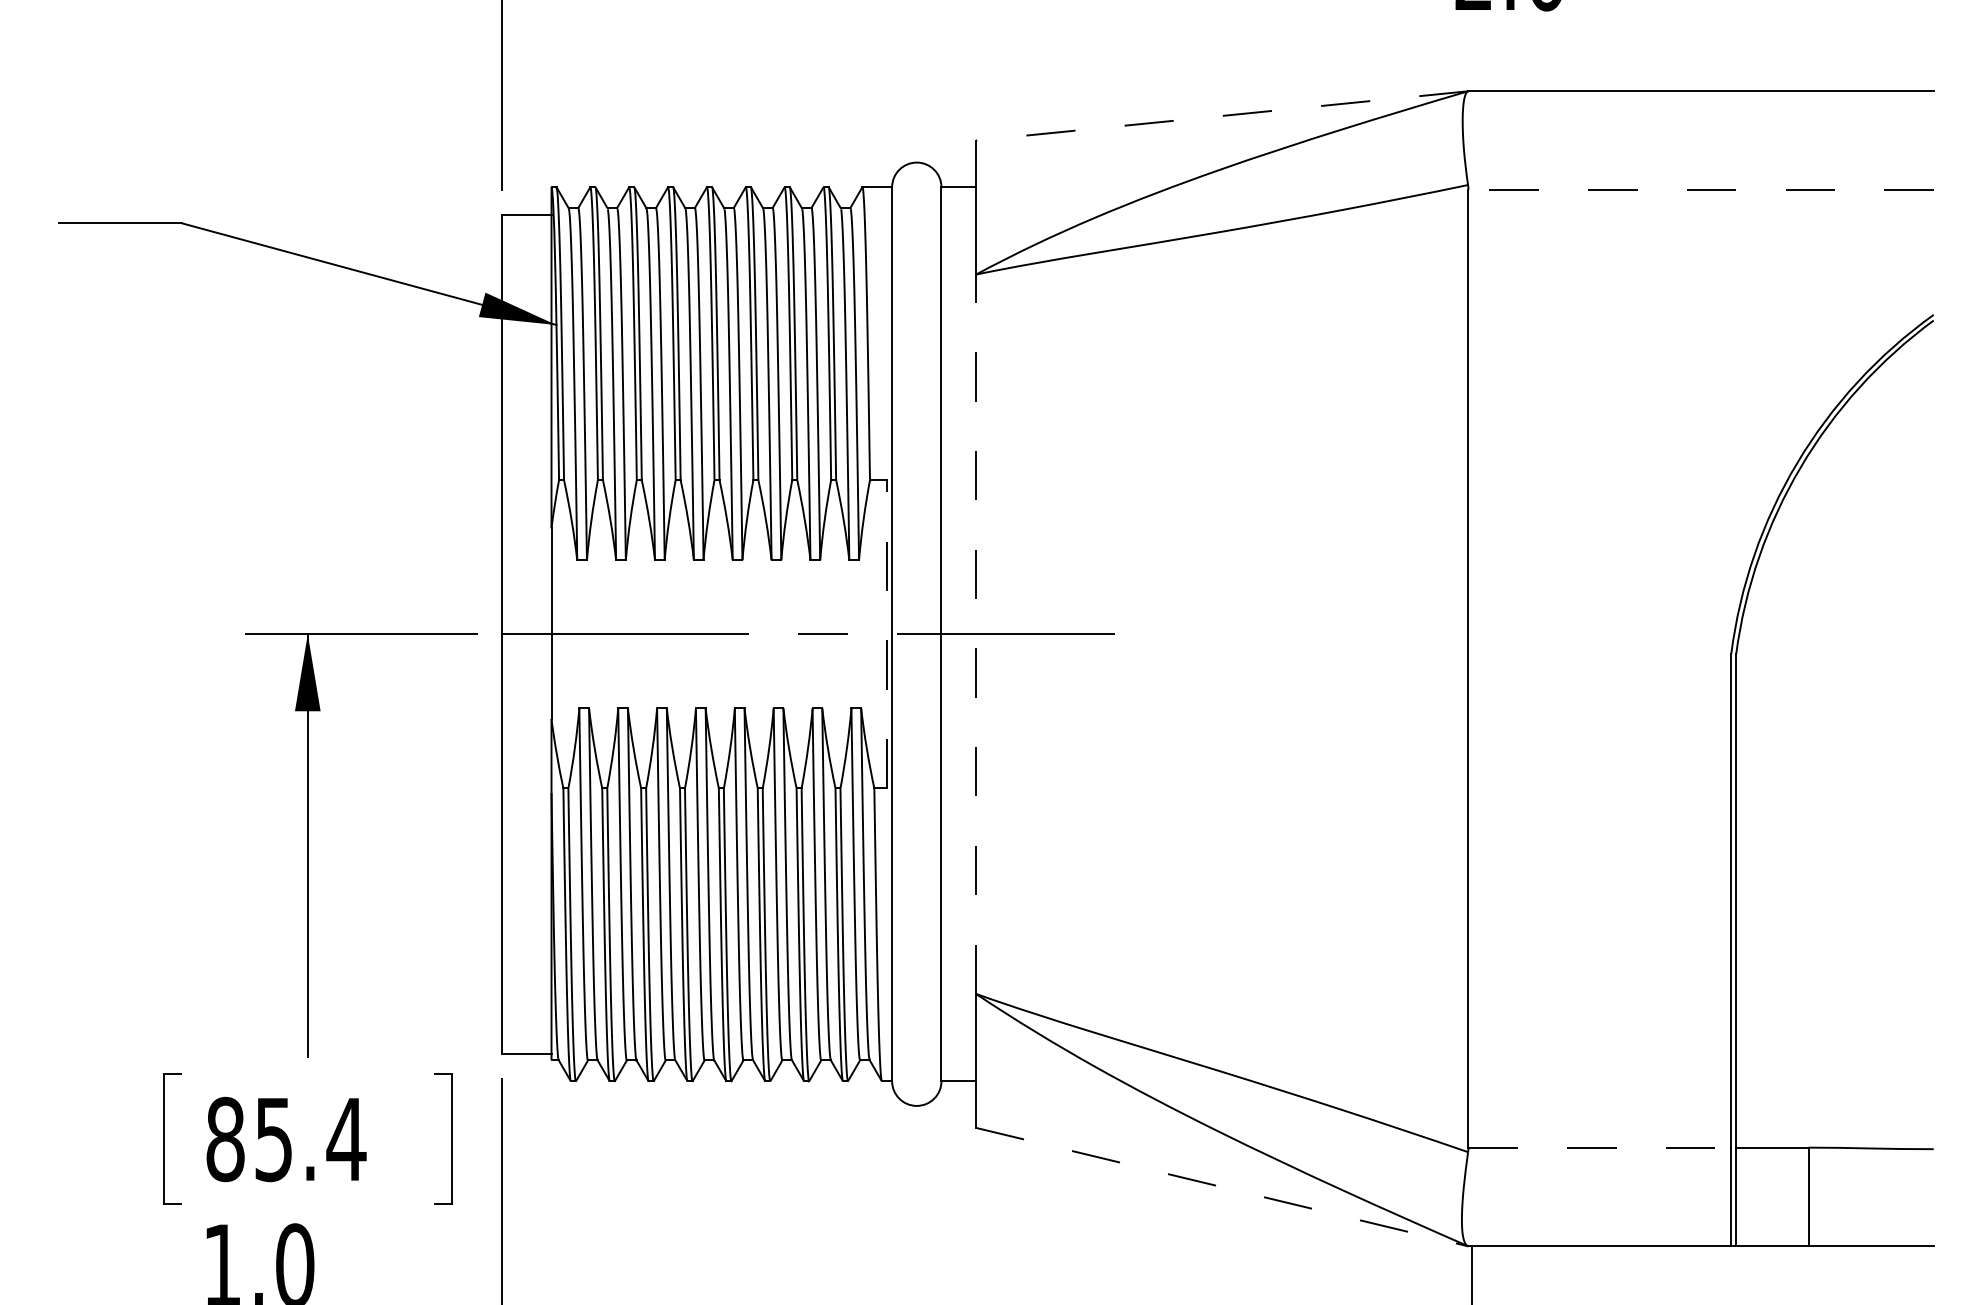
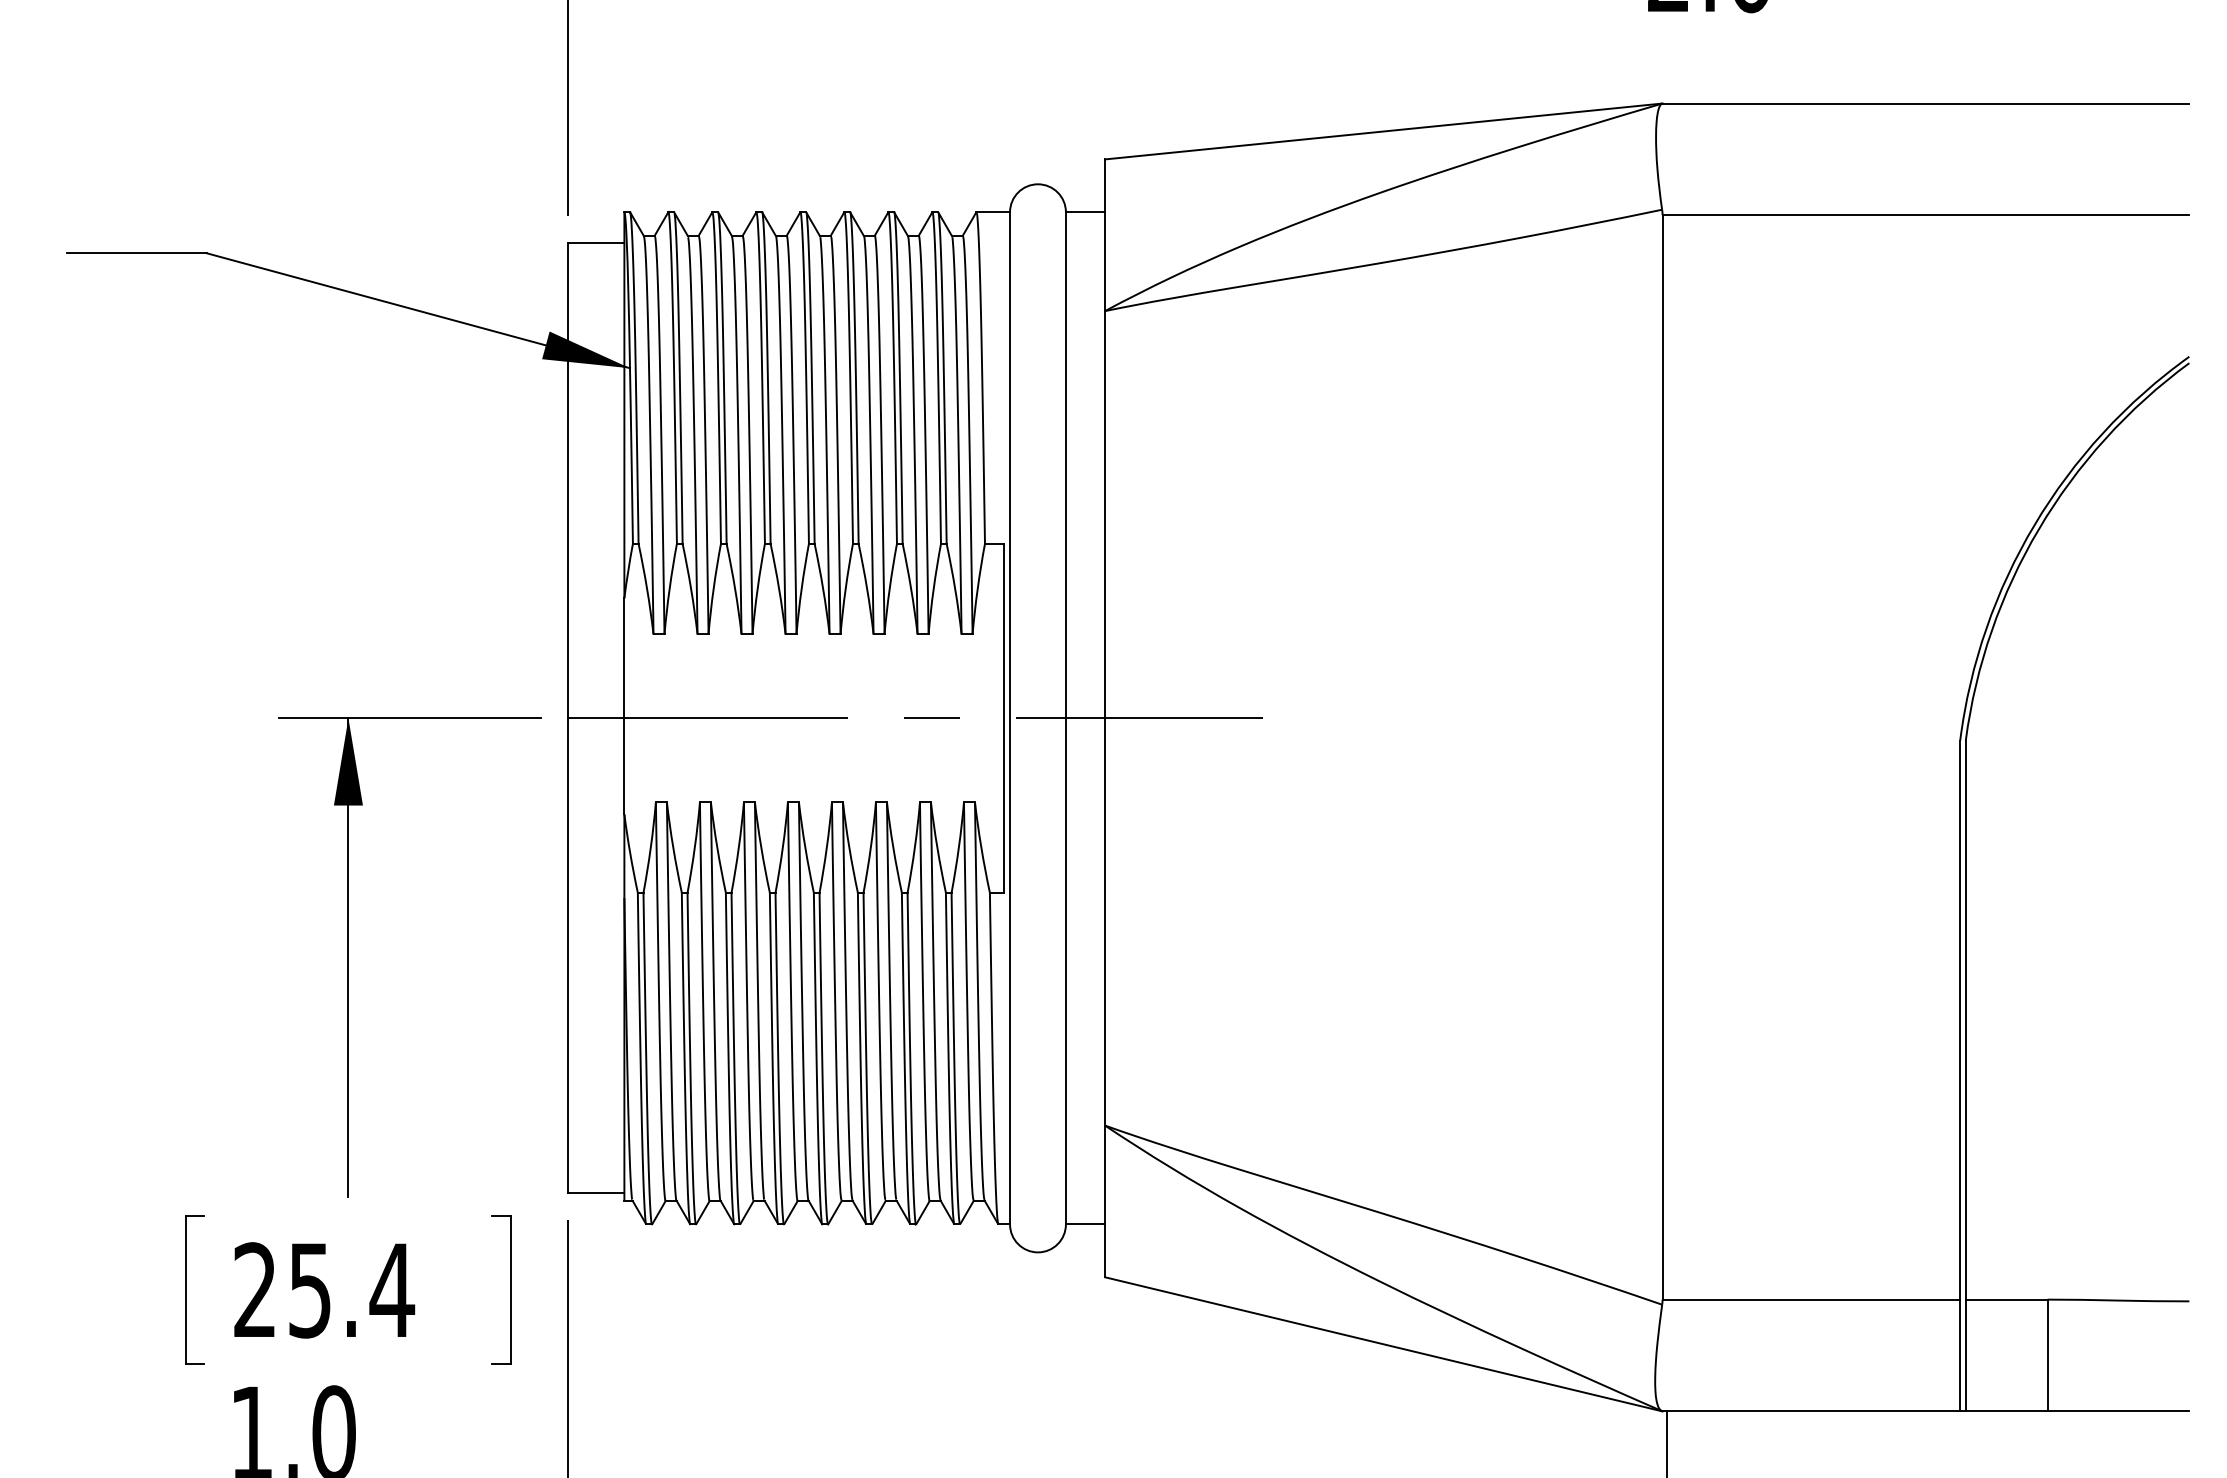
line: (1221, 115) -> (1383, 131), dashed -> solid
line: (1700, 190) -> (1925, 215), dashed -> solid
line: (887, 633) -> (1004, 717), dashed -> solid
line: (976, 633) -> (1105, 717), dashed -> solid
text: (225, 1139) -> (255, 1290), 85.4 -> 25.4
line: (1599, 1147) -> (1811, 1299), dashed -> solid
line: (1221, 1187) -> (1383, 1344), dashed -> solid

